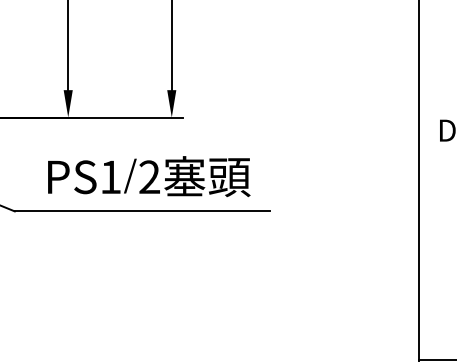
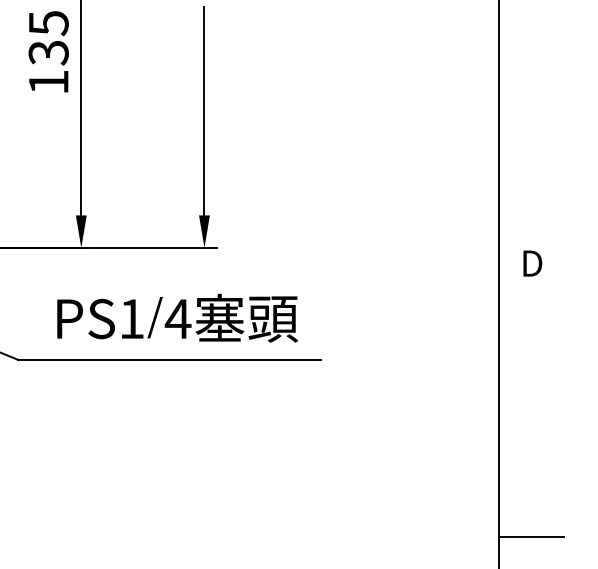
text: (149, 176) -> (177, 318), 2 -> 4

